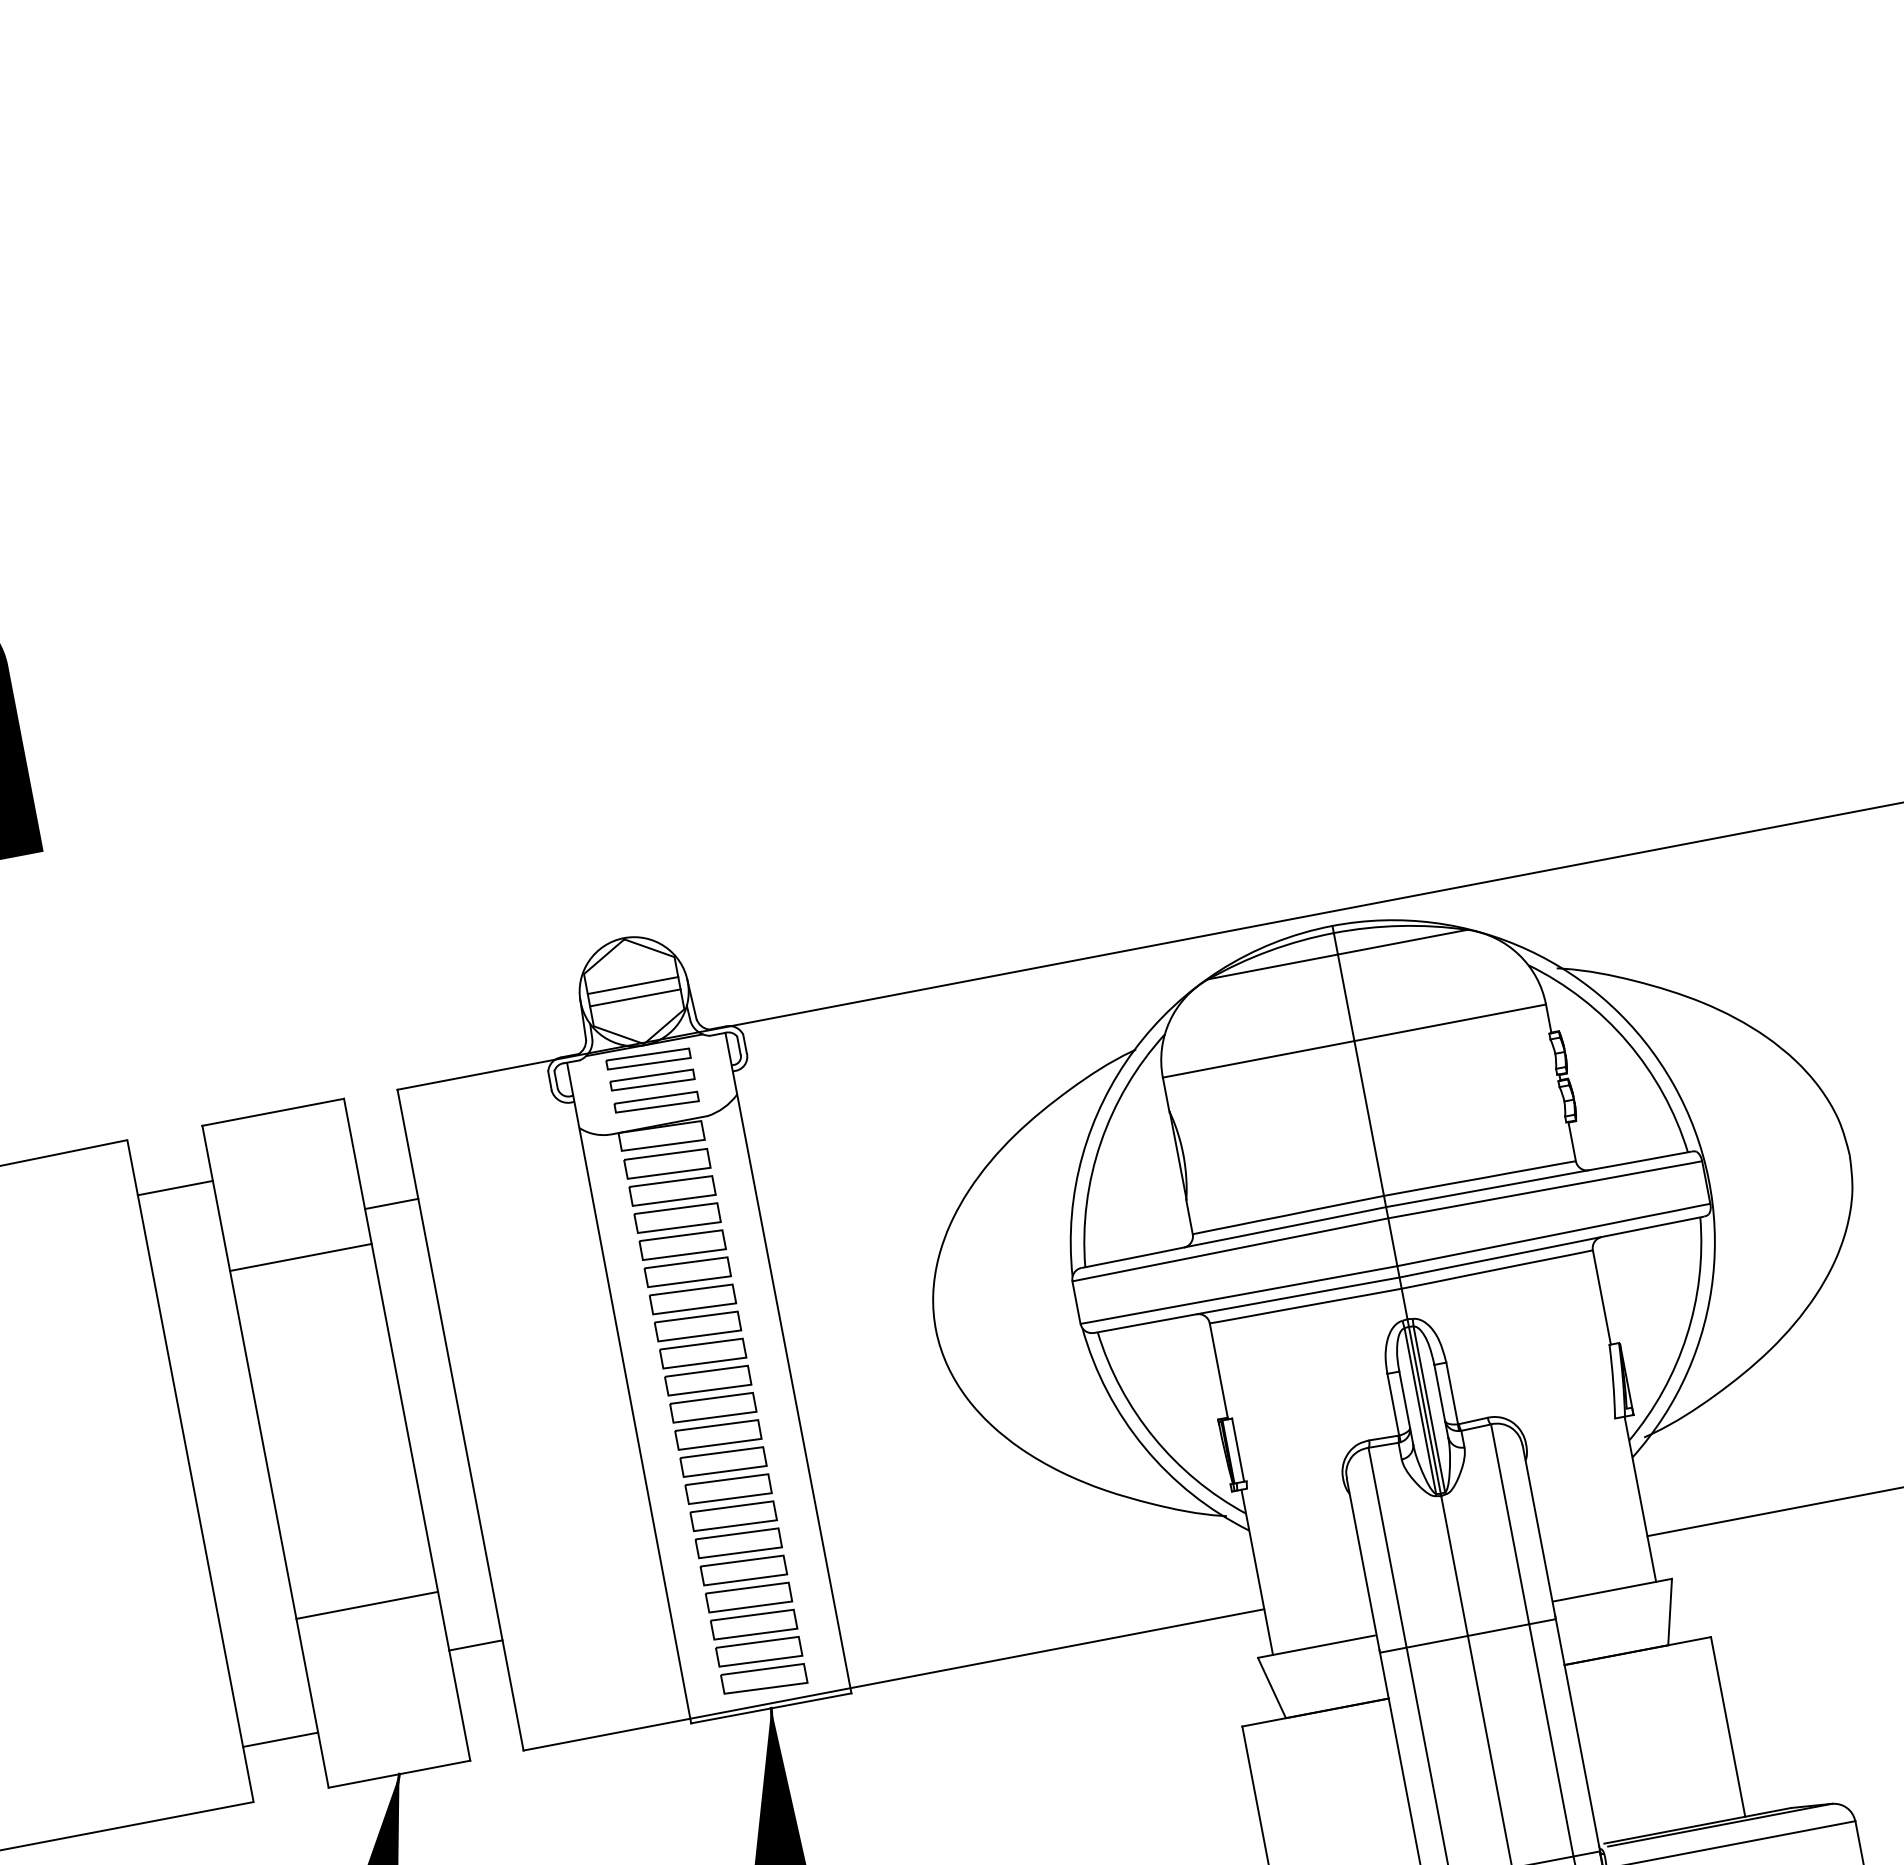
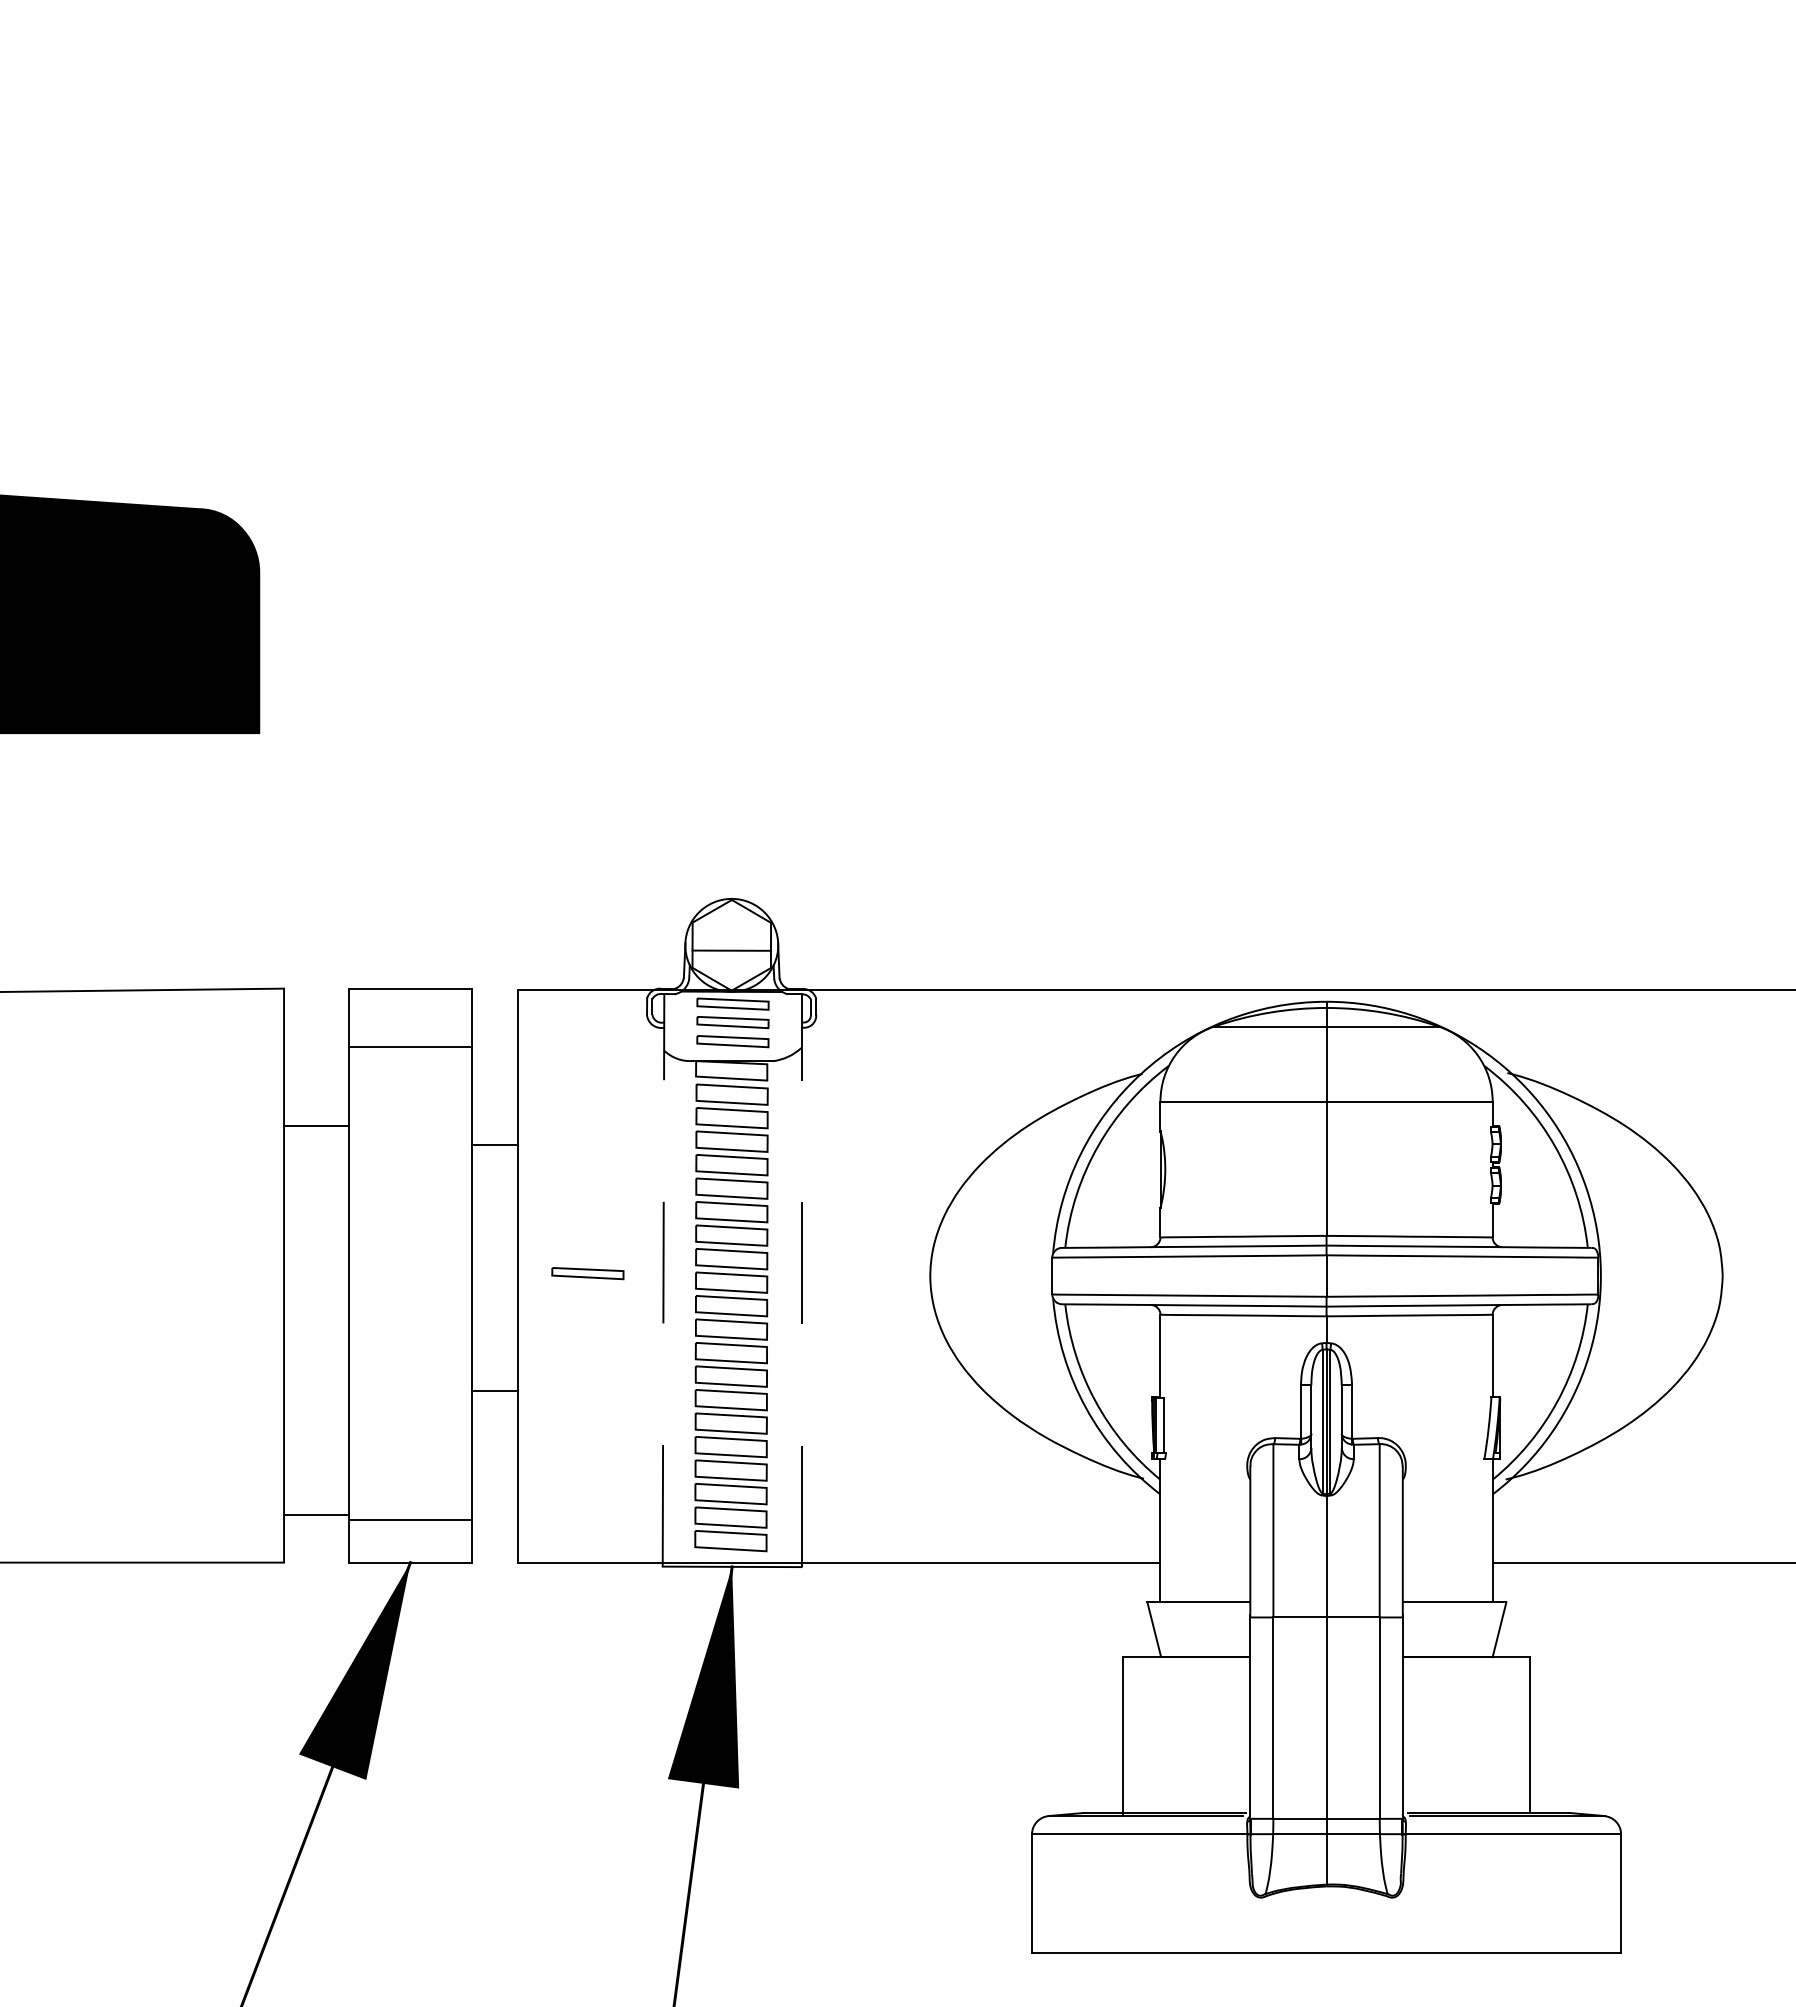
line: (632, 985) -> (731, 939), removed
line: (175, 1188) -> (316, 1126), moved
line: (391, 1204) -> (494, 1145), moved
line: (300, 1257) -> (410, 1046), moved
line: (788, 1362) -> (801, 1280), solid -> dashed
line: (629, 1393) -> (663, 1280), solid -> dashed
part: (539, 1401) -> (587, 1273), added
line: (367, 1605) -> (410, 1520), moved
line: (475, 1646) -> (494, 1391), moved

